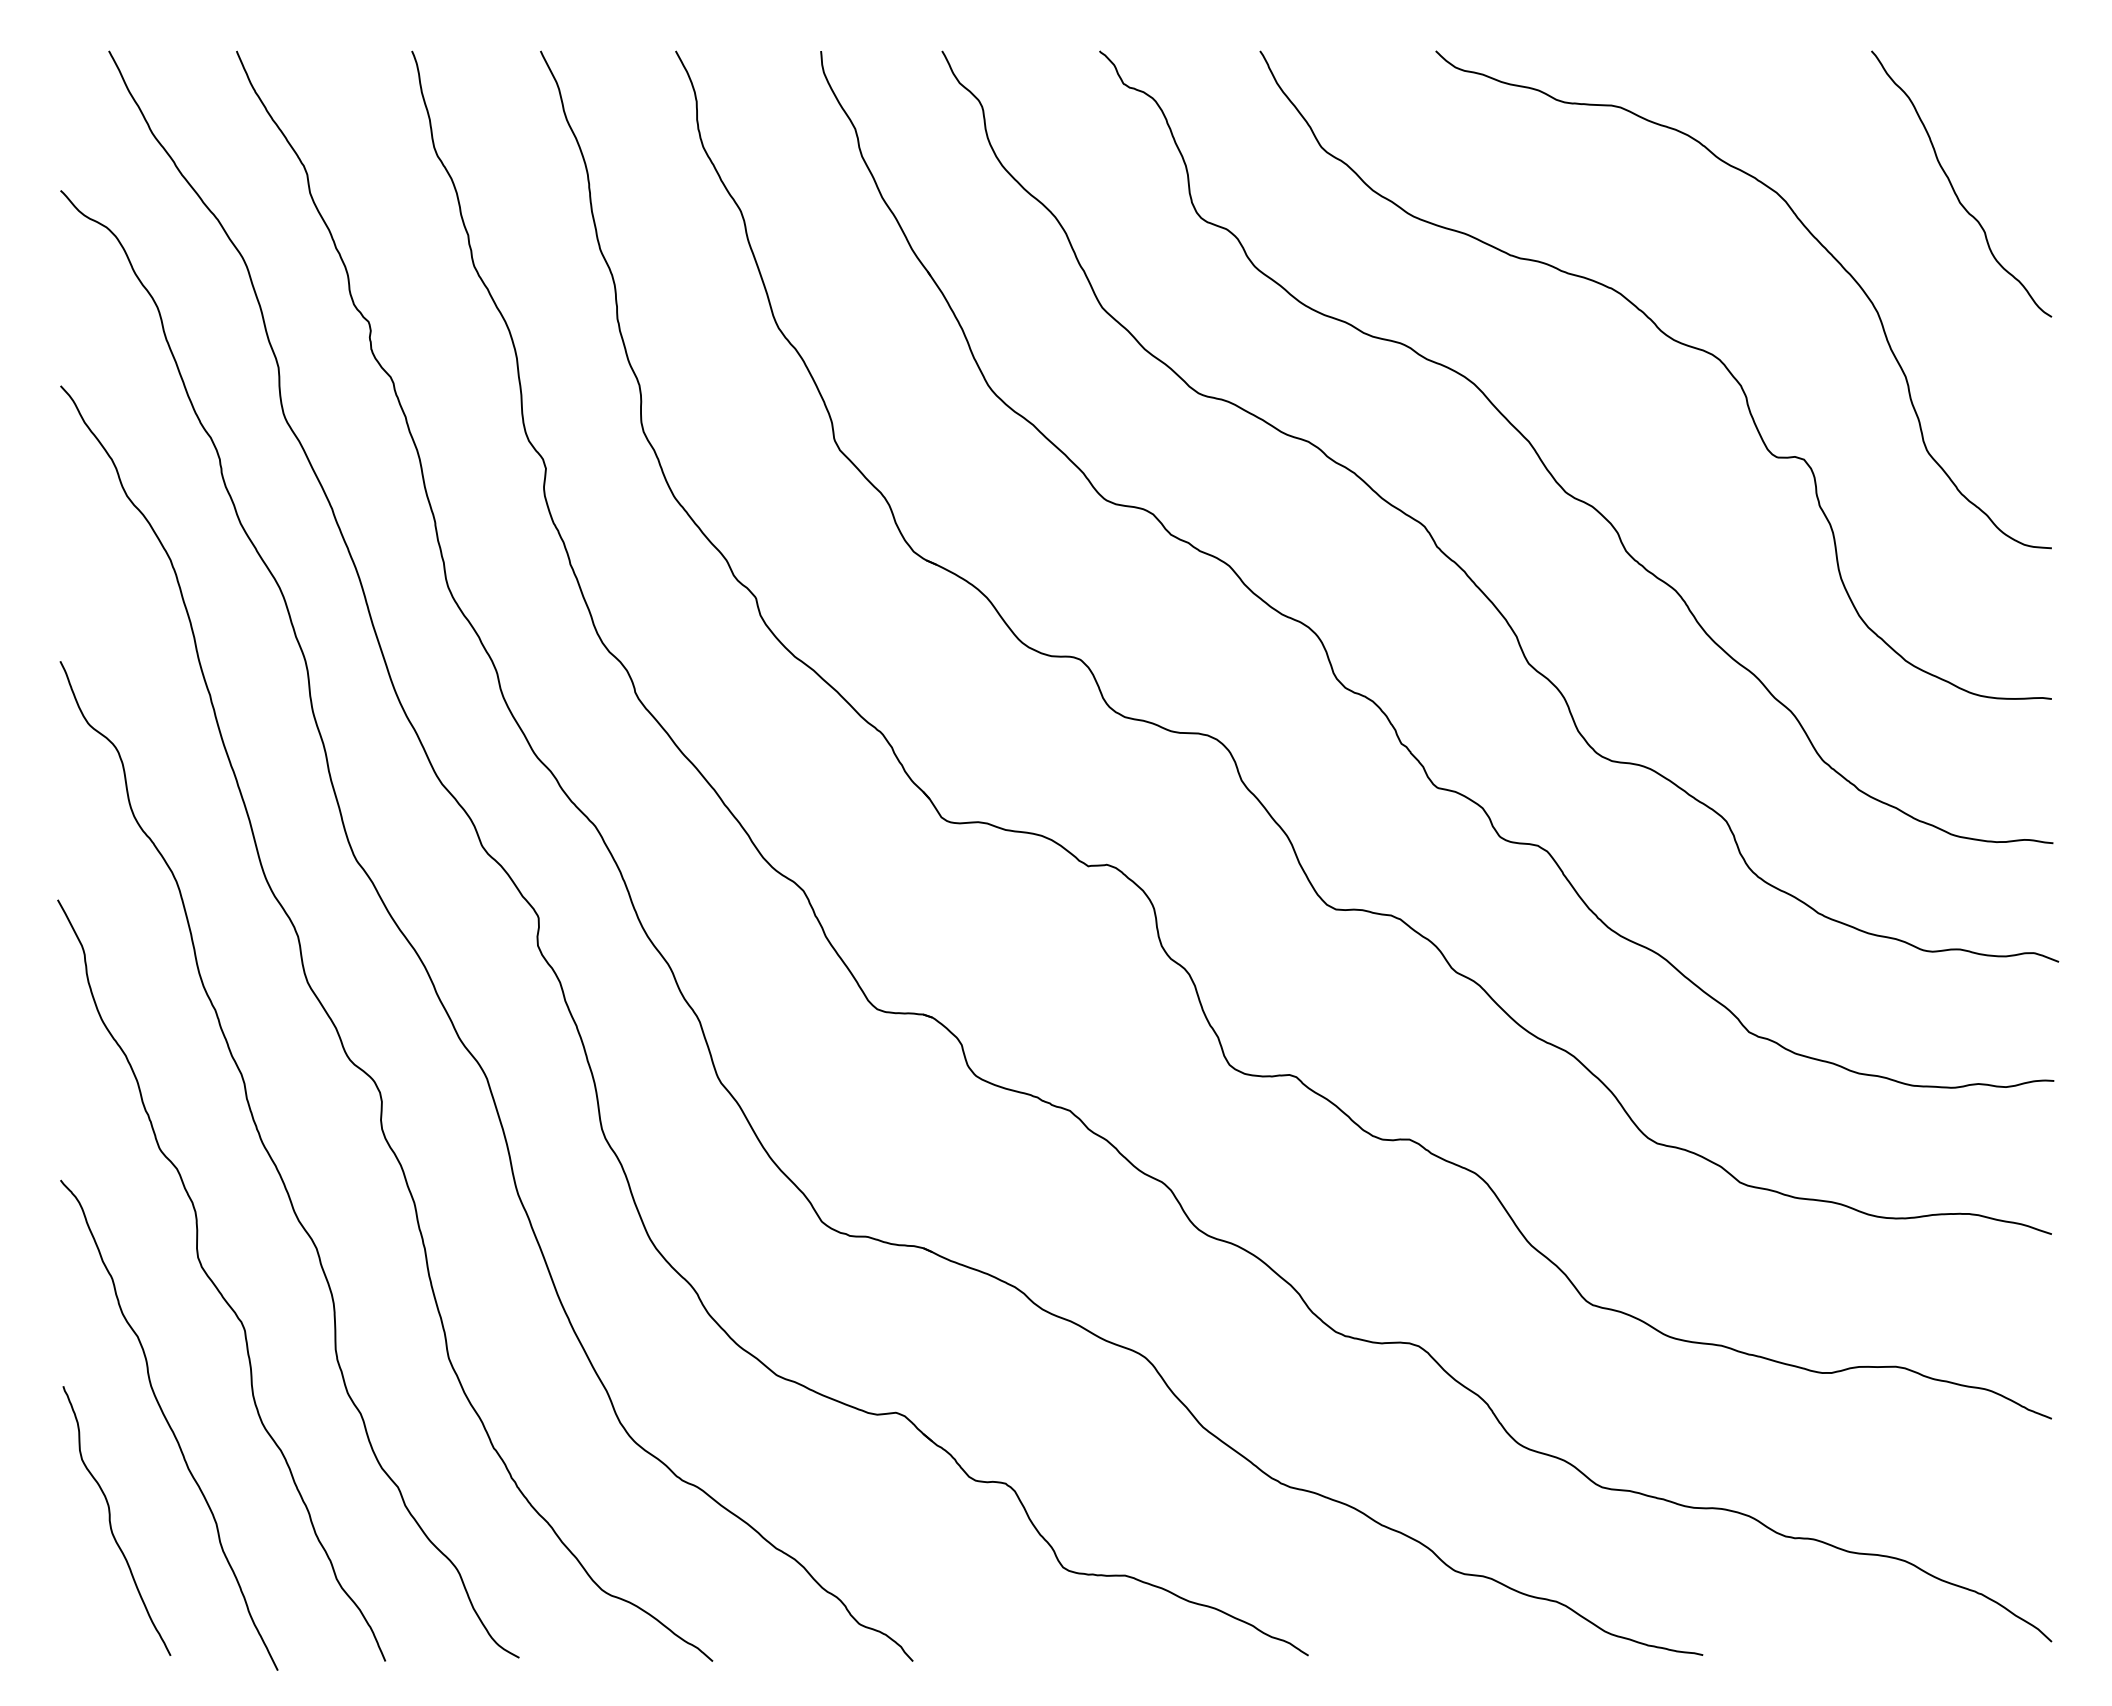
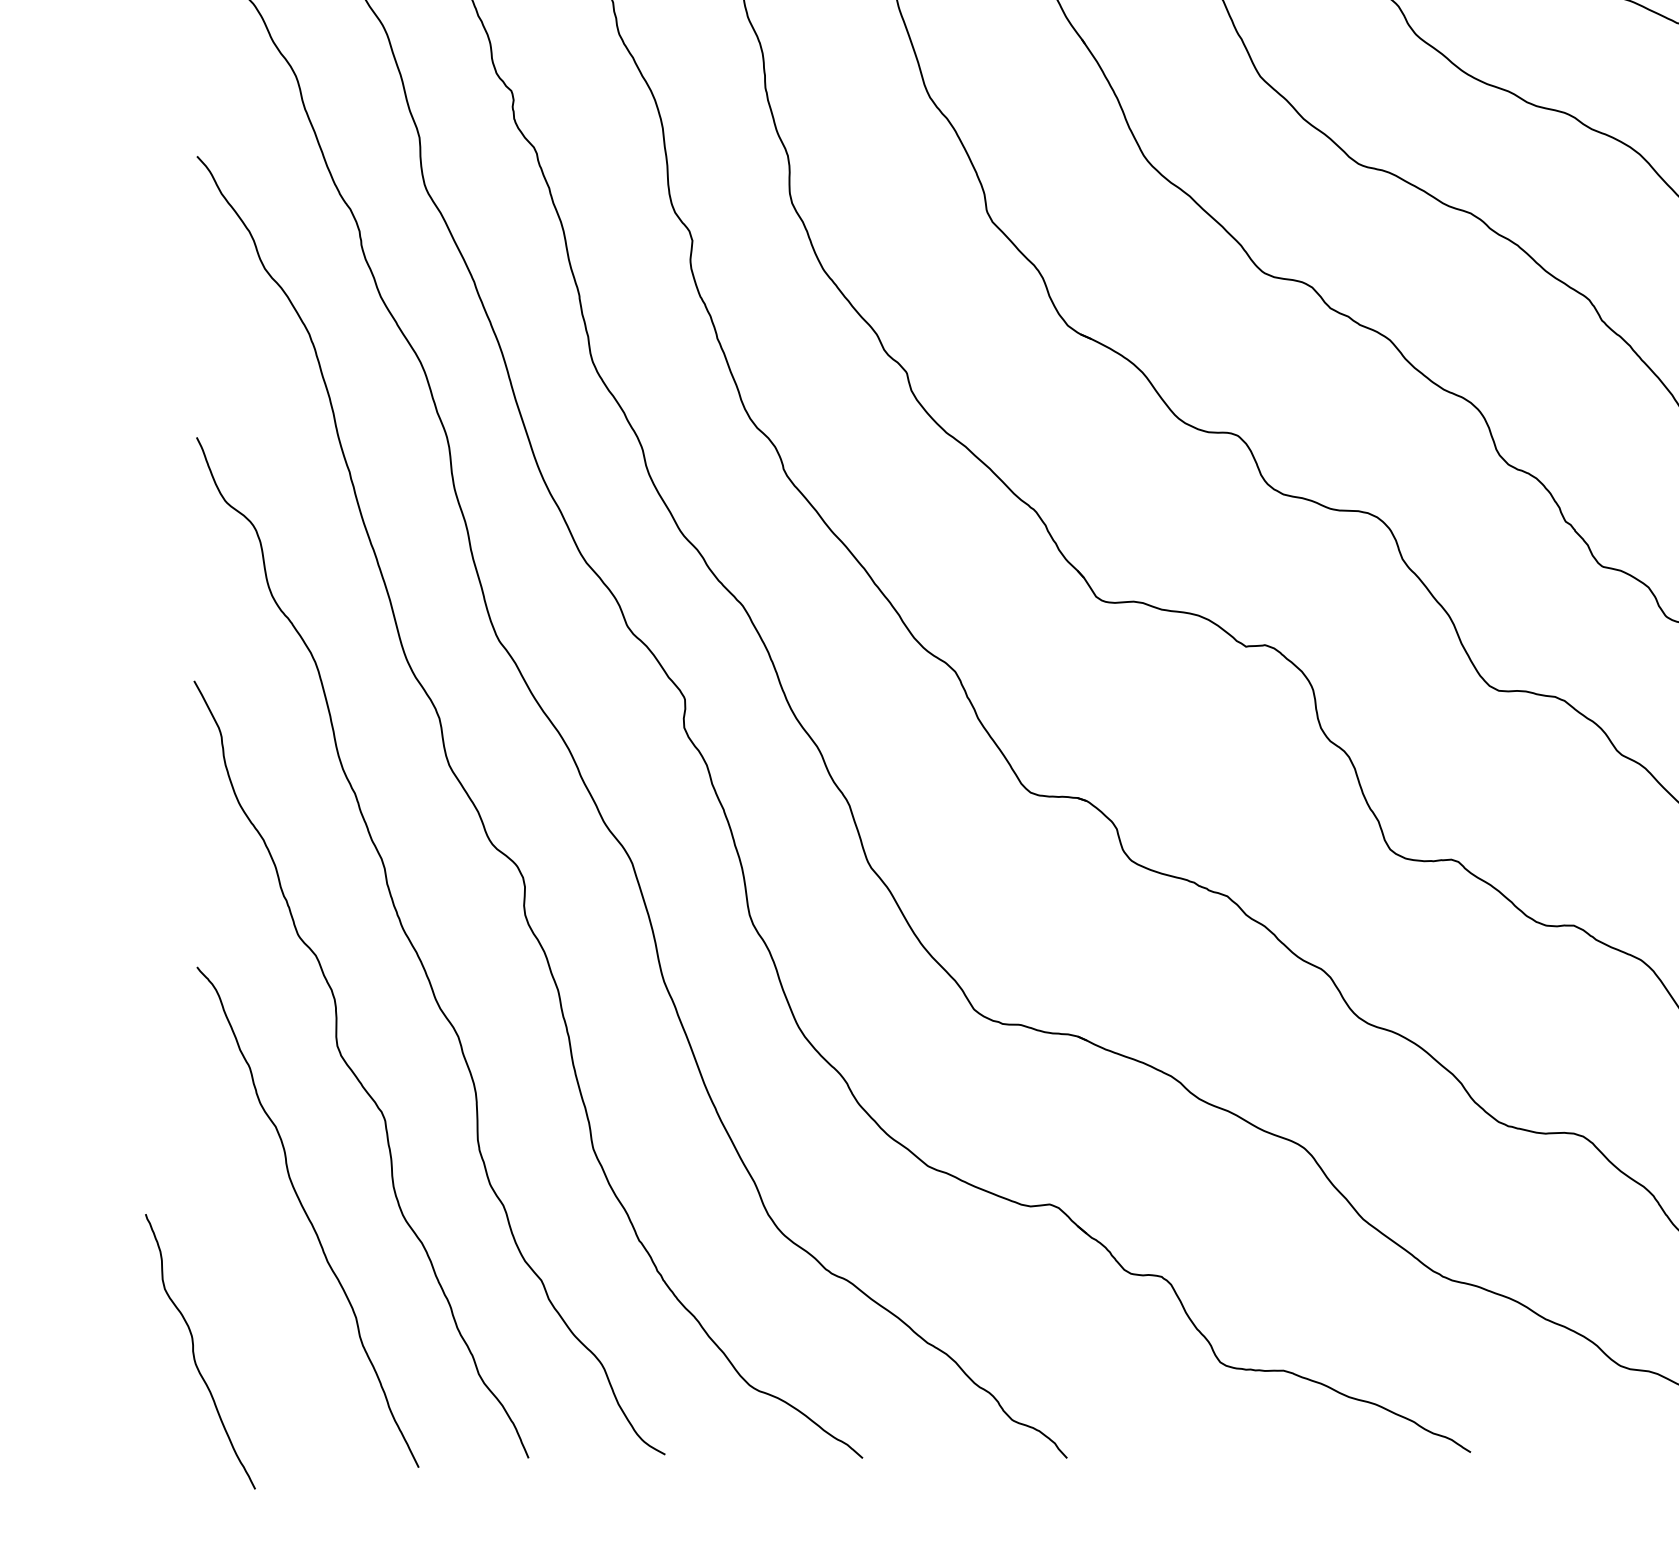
curve: (111, 1523) -> (194, 1354), moved

